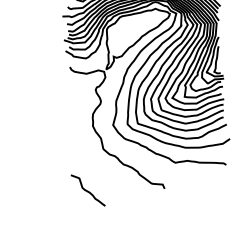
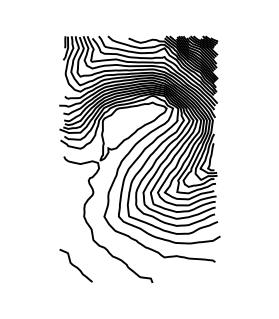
curve: (87, 190) -> (75, 265), moved

